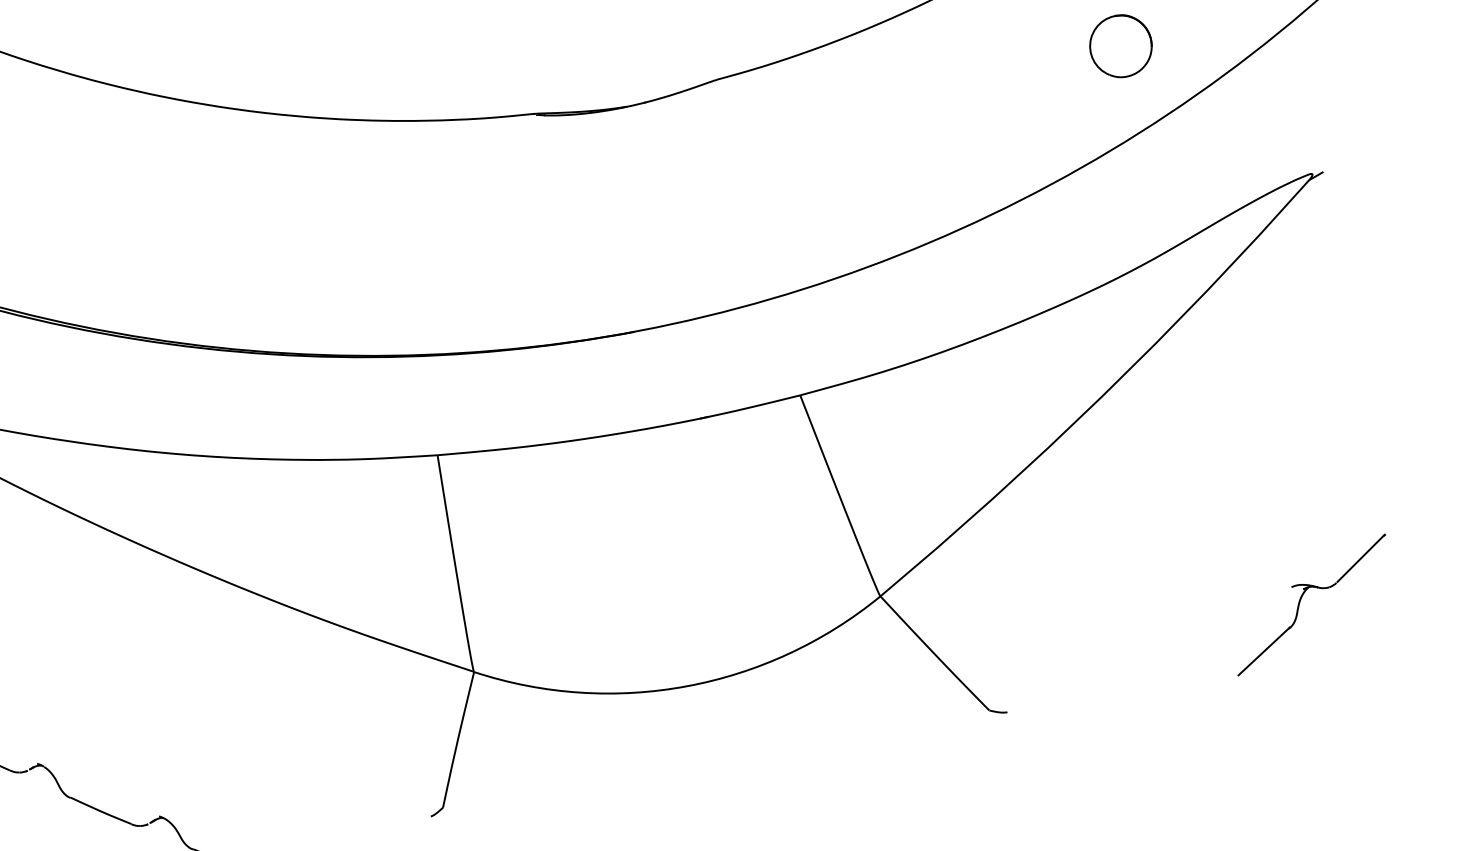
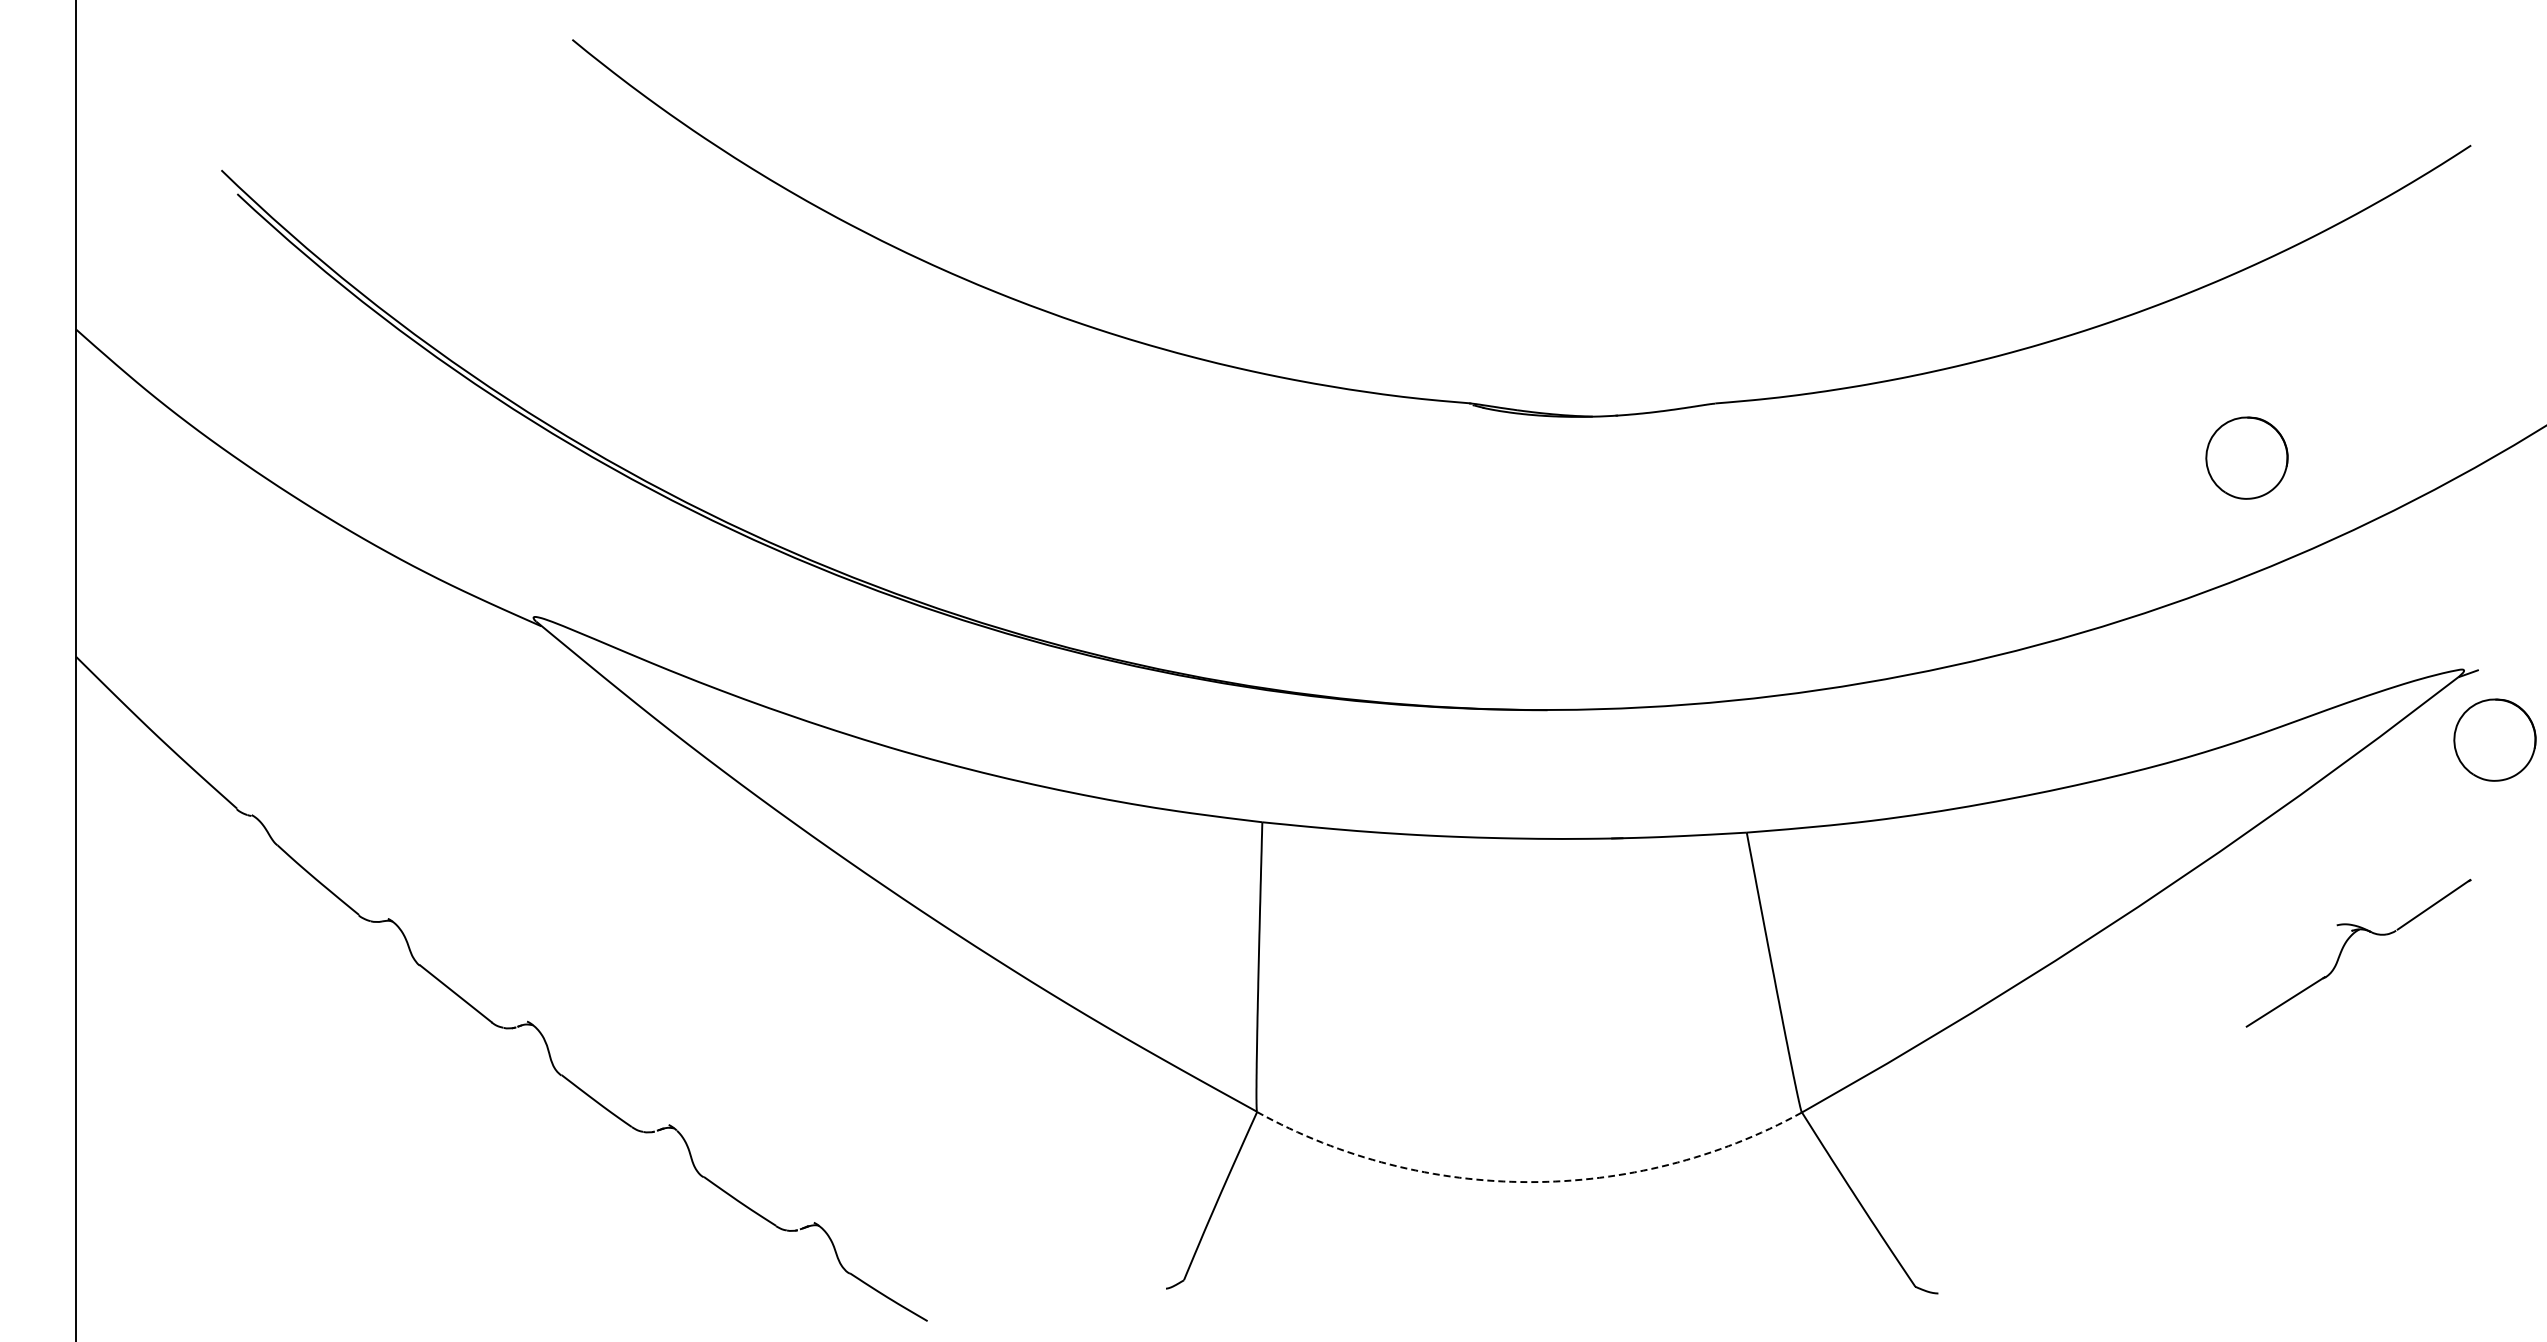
part: (1344, 221) -> (2494, 739), added
part: (1300, 601) -> (2345, 945), moved
arc: (687, 686) -> (1529, 1182), solid -> dashed

